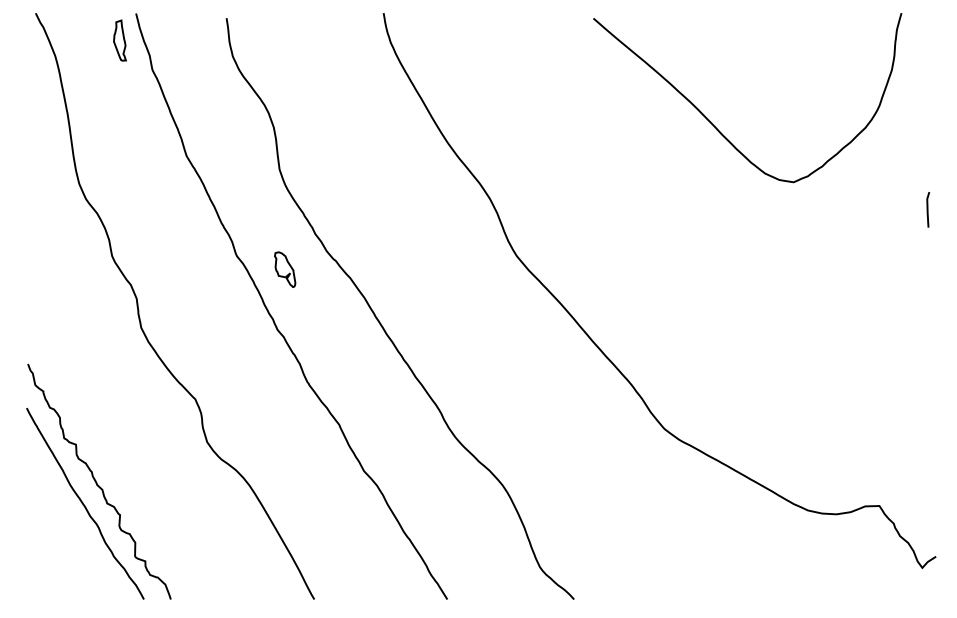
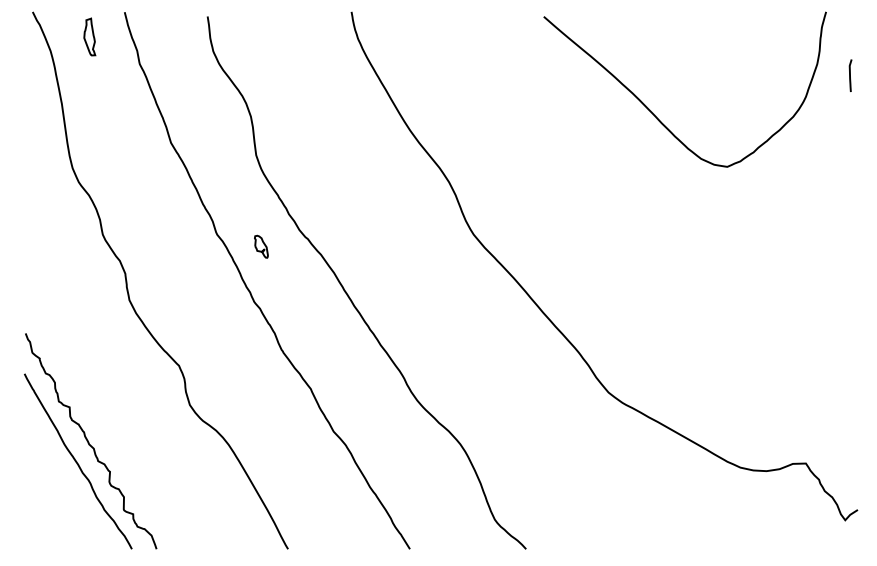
part: (119, 40) -> (89, 36), moved
curve: (928, 209) -> (850, 75), moved
part: (285, 269) -> (261, 246), size x0.7

